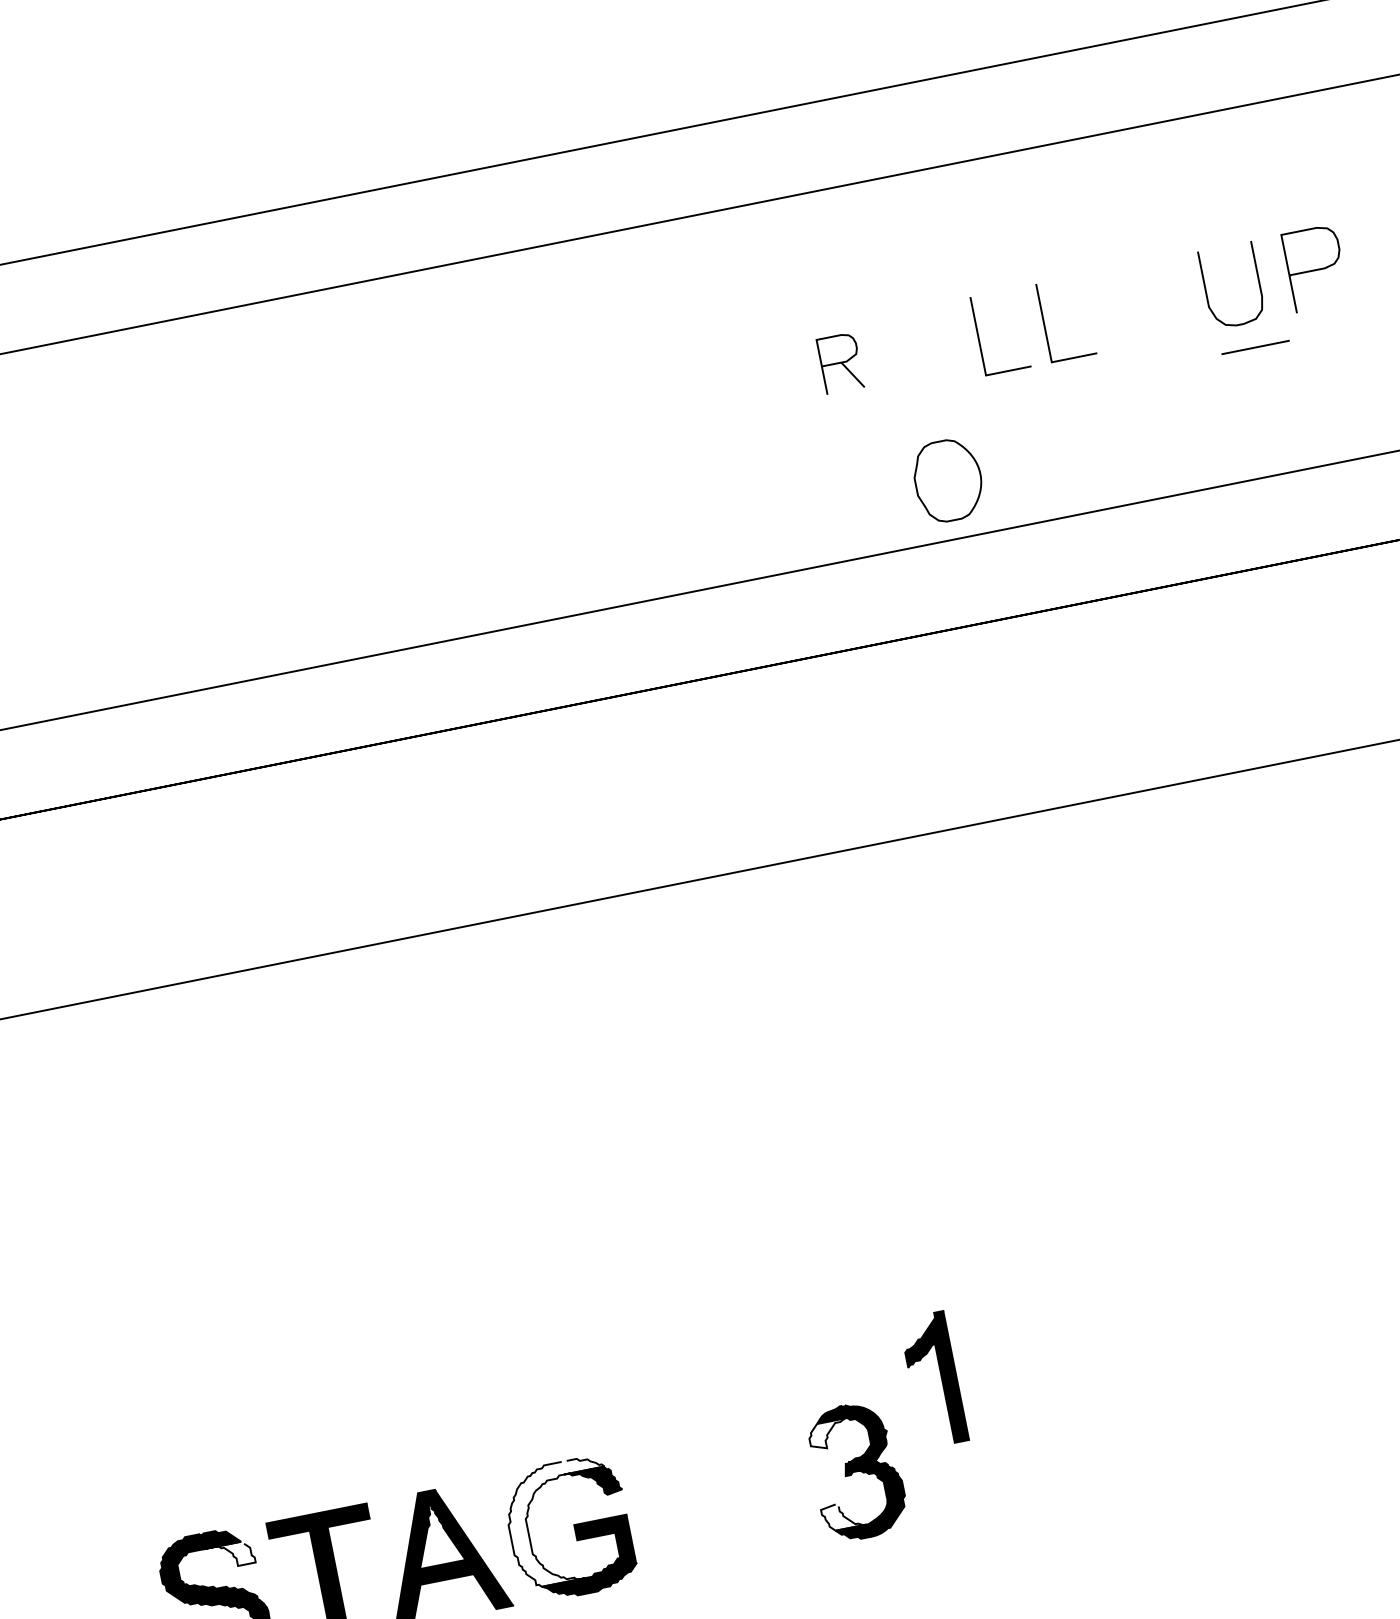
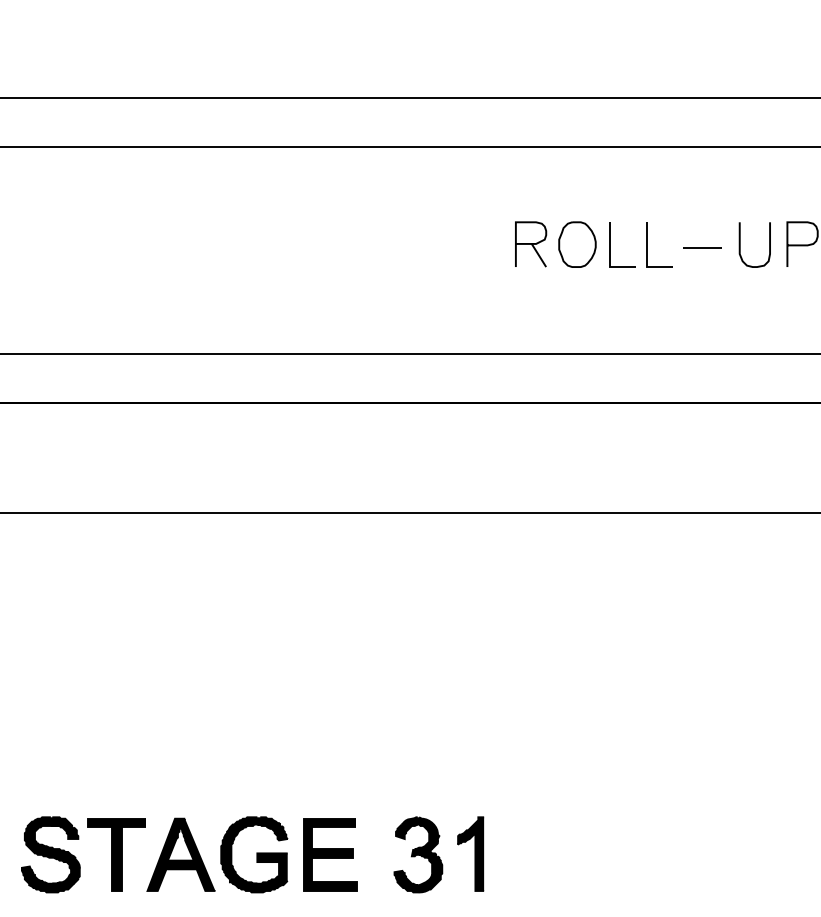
line: (1254, 346) -> (702, 247), moved
part: (841, 363) -> (531, 244), size x1.43
part: (948, 480) -> (577, 244), moved
part: (933, 1378) -> (470, 853), moved
fill: (827, 1434) -> (406, 831), added
part: (702, 1501) -> (330, 854), added
fill: (842, 1515) -> (405, 877), added
fill: (561, 1522) -> (250, 850), added
fill: (229, 1554) -> (64, 831), added

